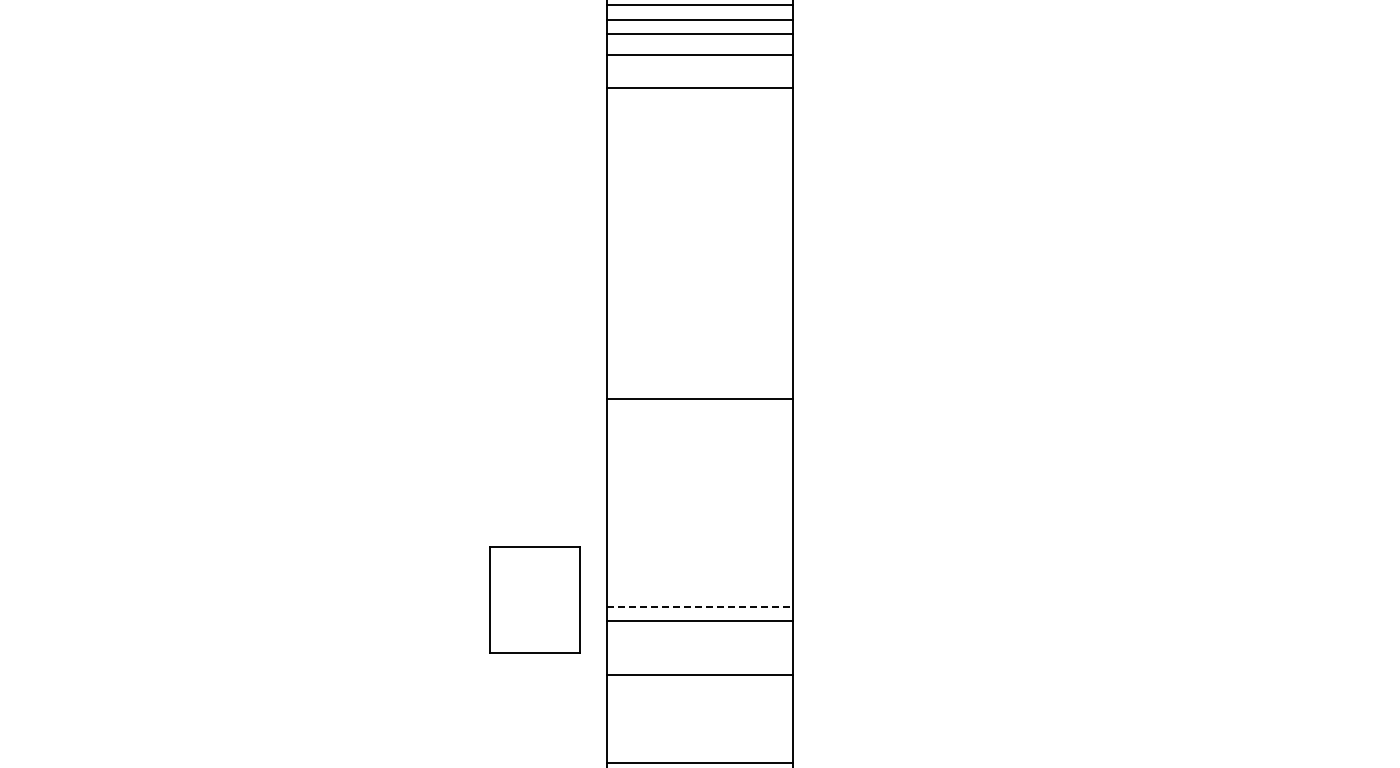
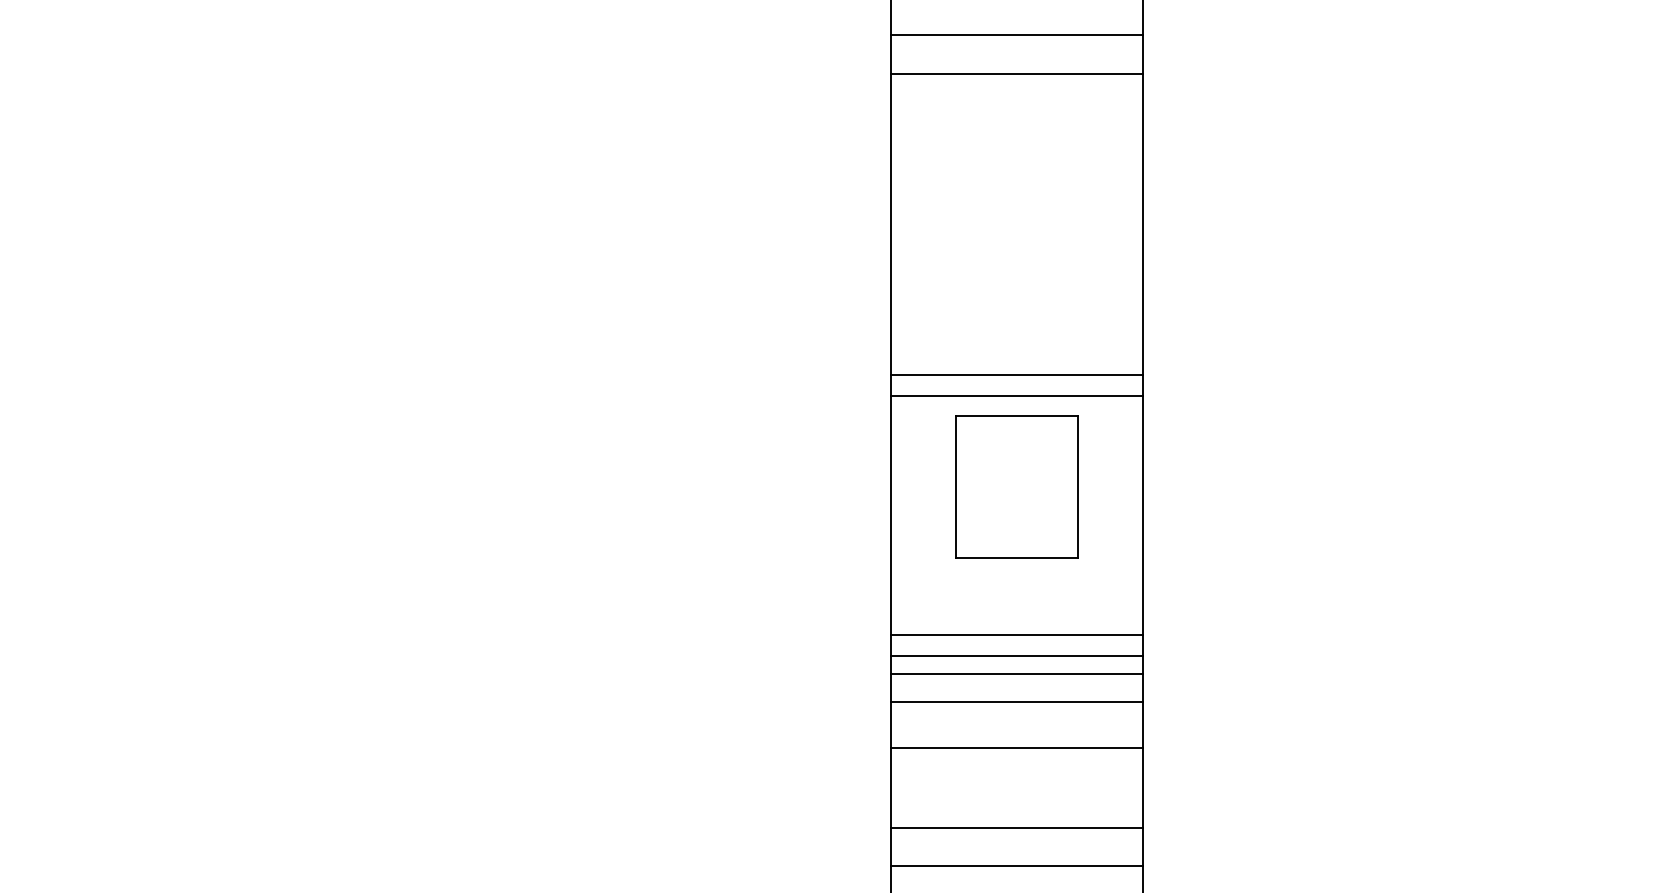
line: (699, 147) -> (1016, 35), added
line: (699, 175) -> (1016, 73), added
line: (699, 414) -> (1016, 395), added
line: (699, 591) -> (1016, 634), added
part: (534, 599) -> (1016, 486), moved
line: (700, 606) -> (1018, 654), dashed -> solid
line: (699, 641) -> (1016, 702), added
line: (699, 734) -> (1016, 827), added

